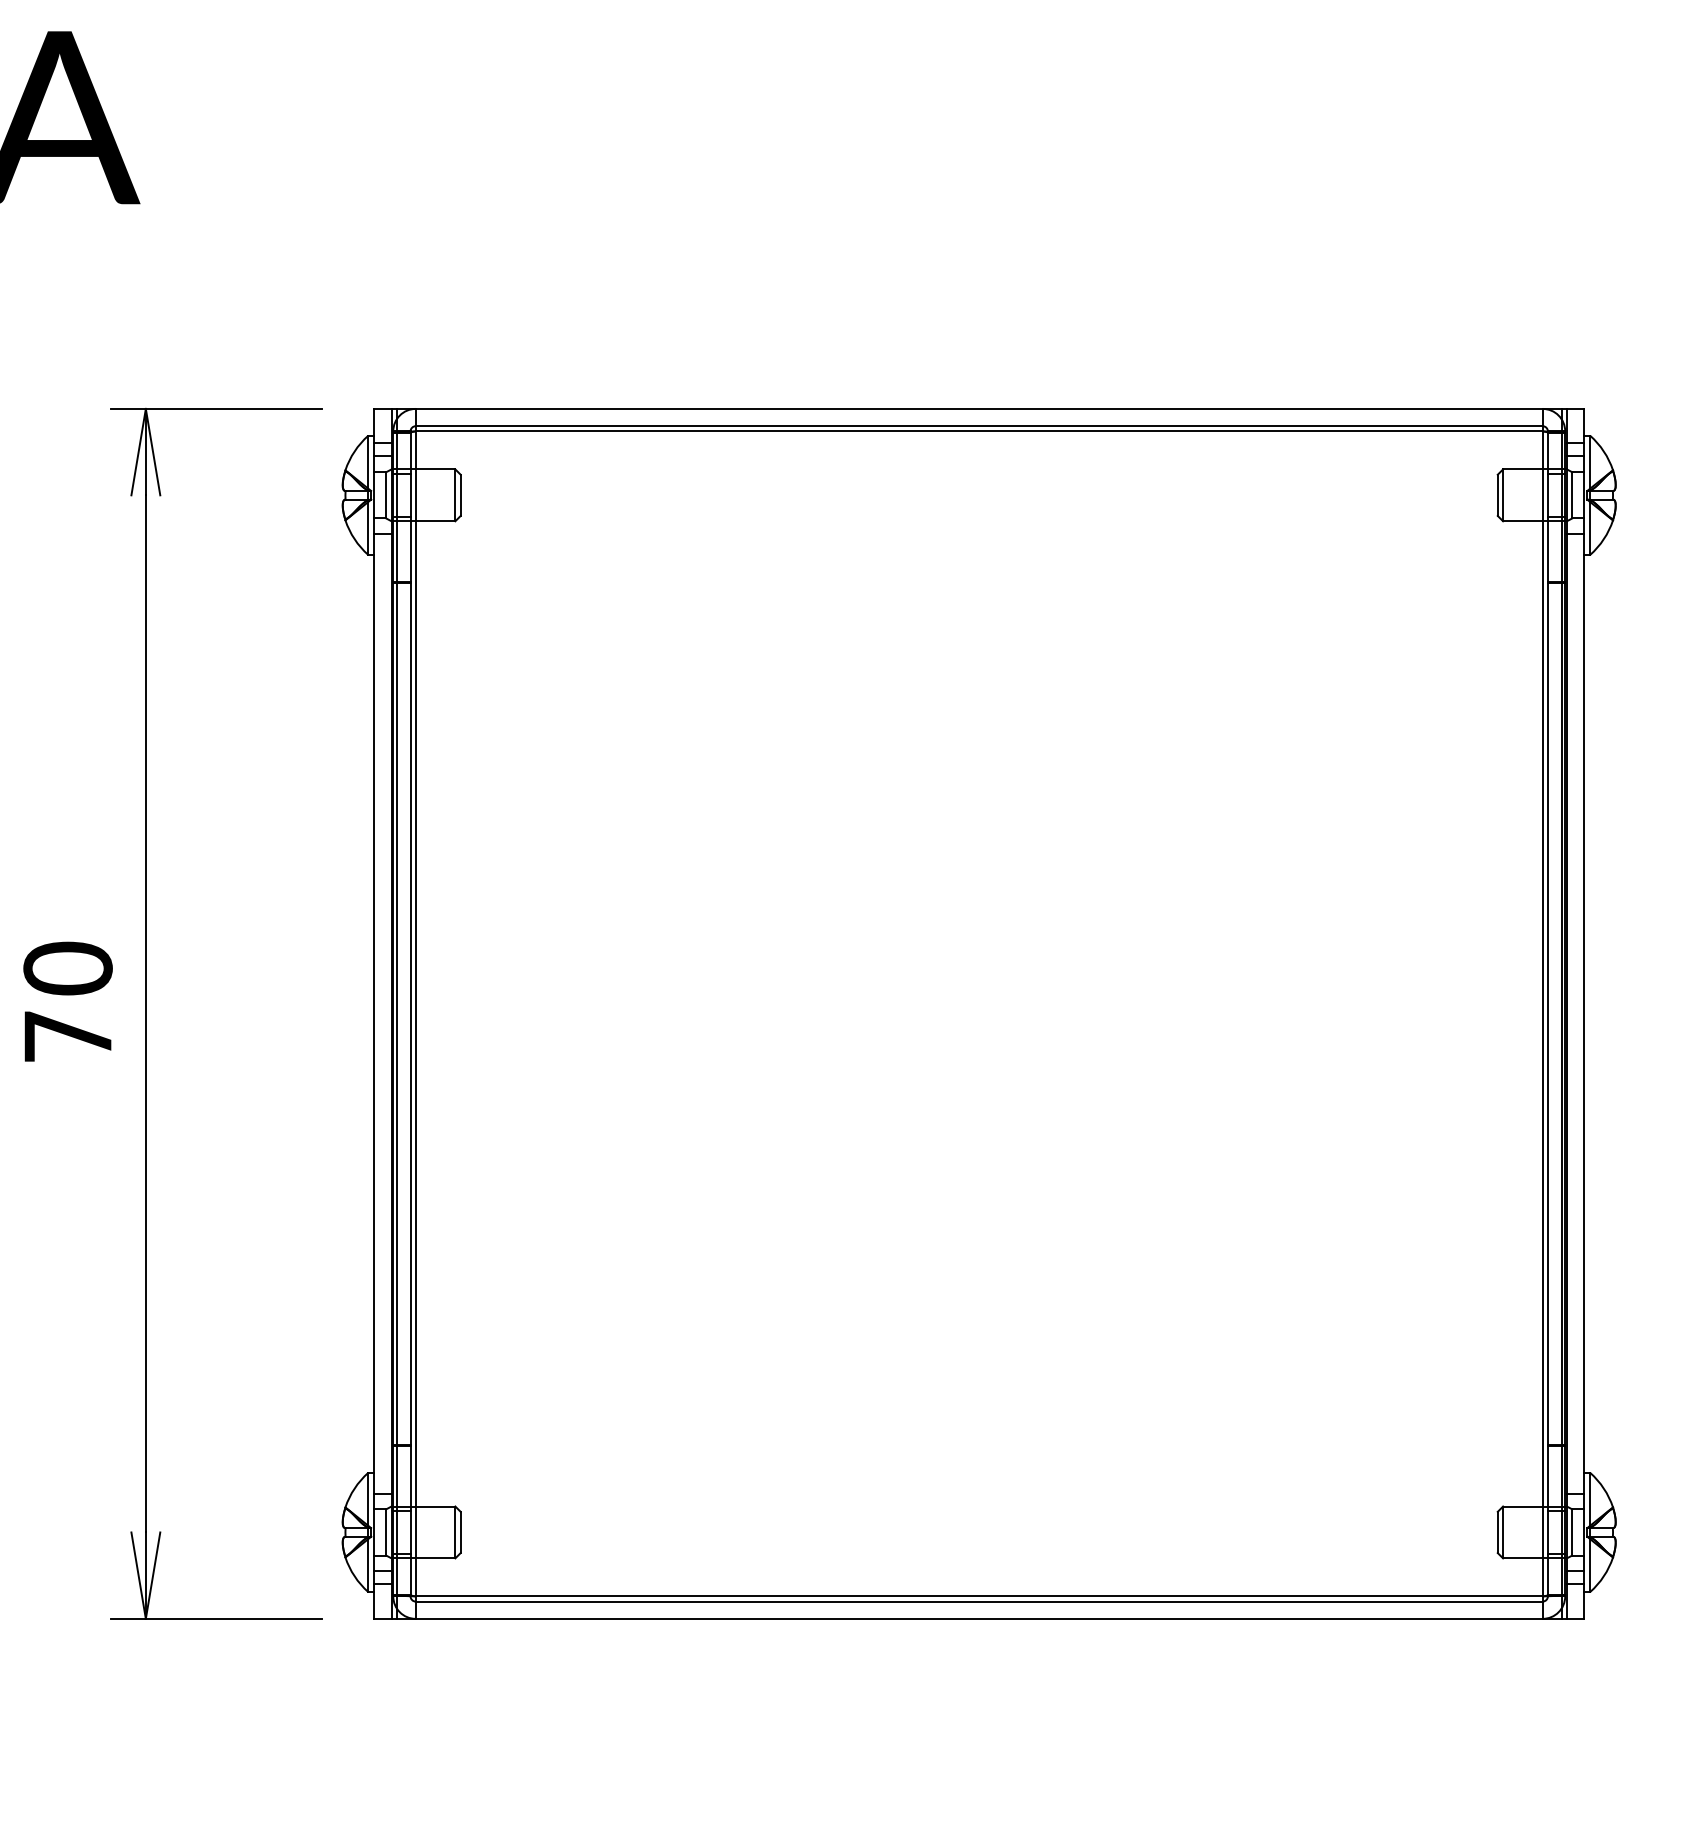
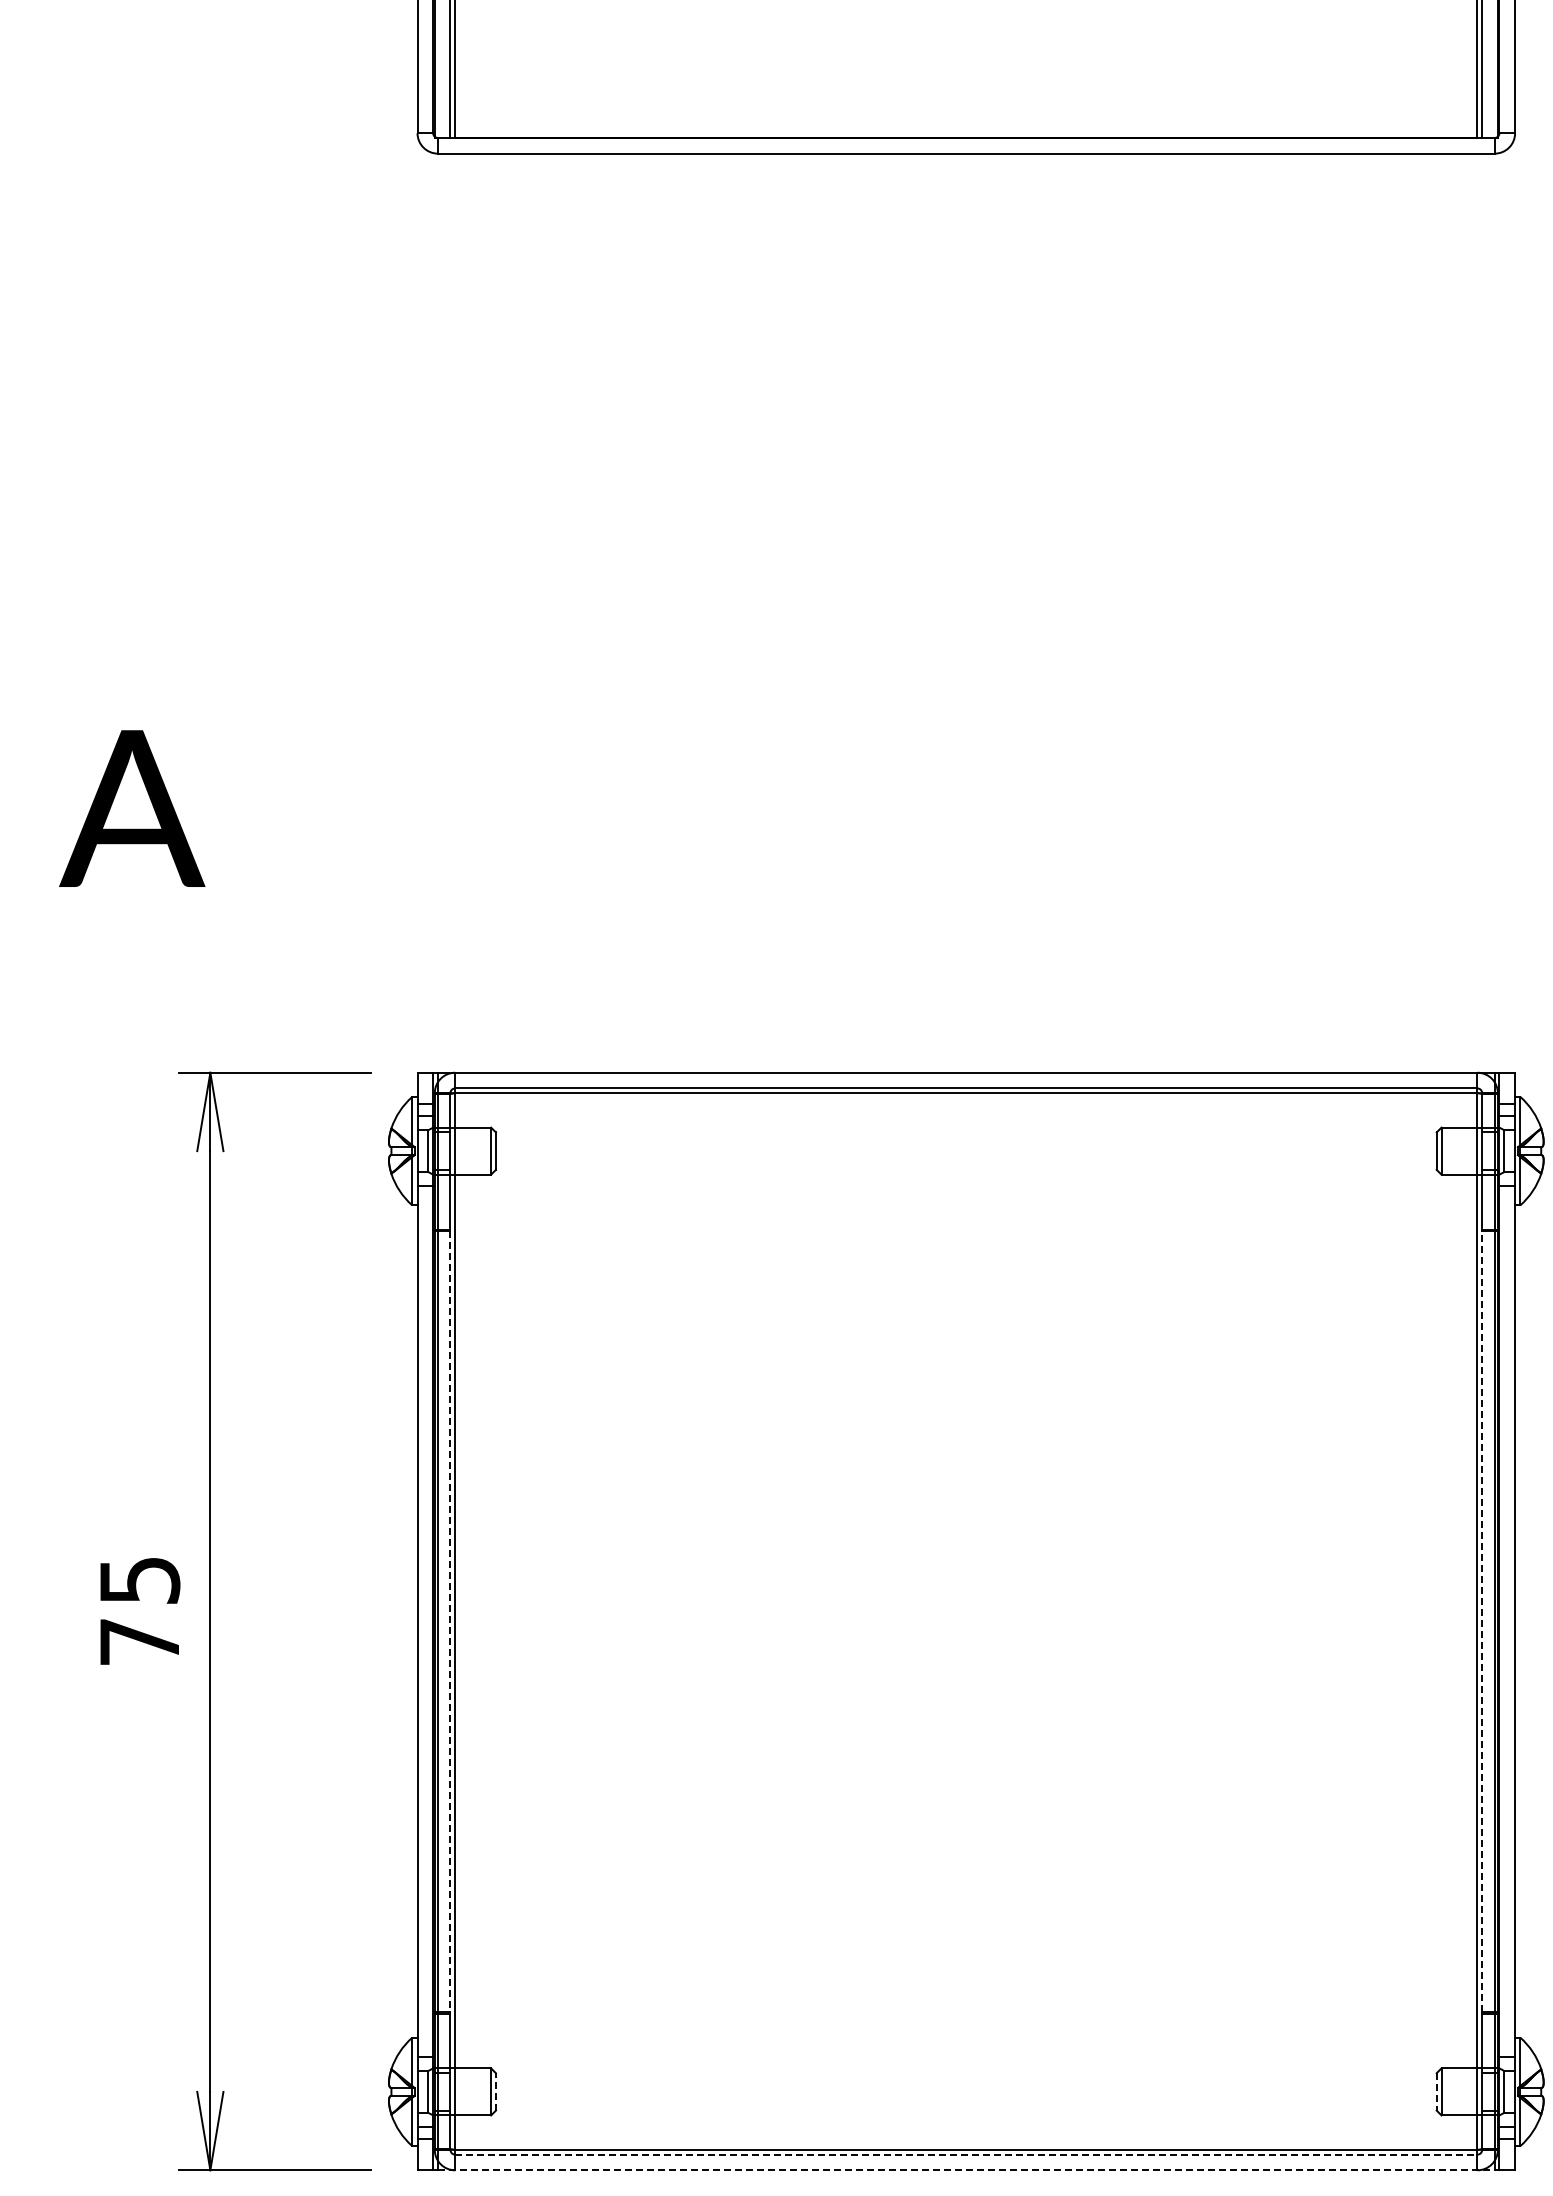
text: (67, 968) -> (139, 1580), 70 -> 75
line: (410, 1013) -> (450, 1621), solid -> dashed
line: (1548, 1013) -> (1482, 1621), solid -> dashed
line: (460, 1531) -> (495, 2091), solid -> dashed
line: (1497, 1531) -> (1436, 2091), solid -> dashed
line: (979, 1601) -> (966, 2154), solid -> dashed
line: (979, 1619) -> (966, 2170), solid -> dashed

